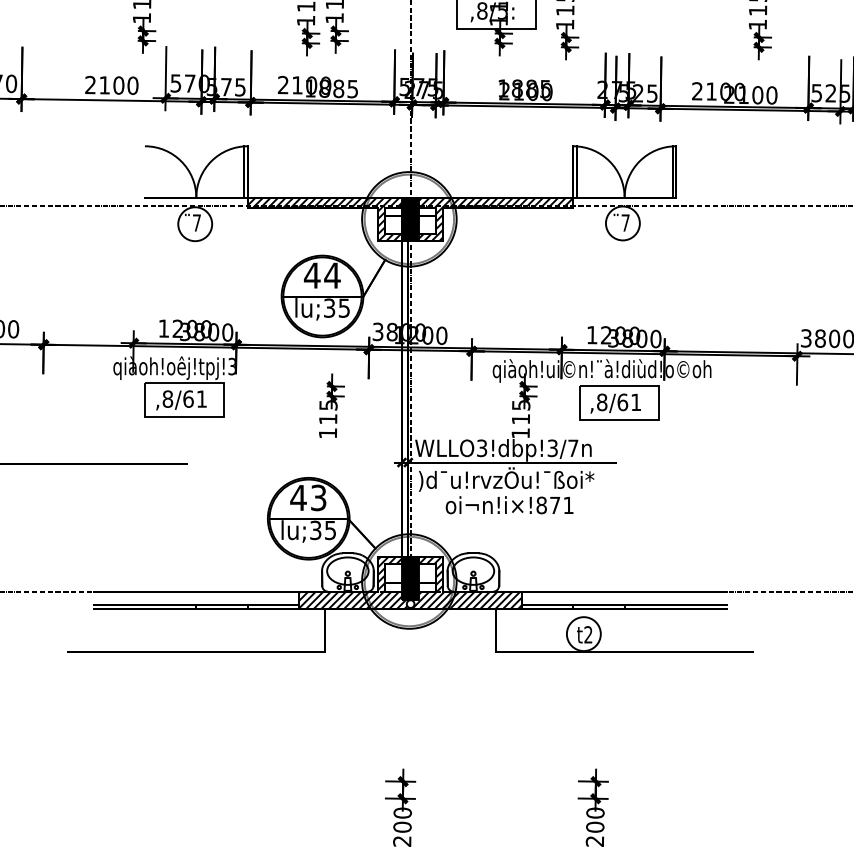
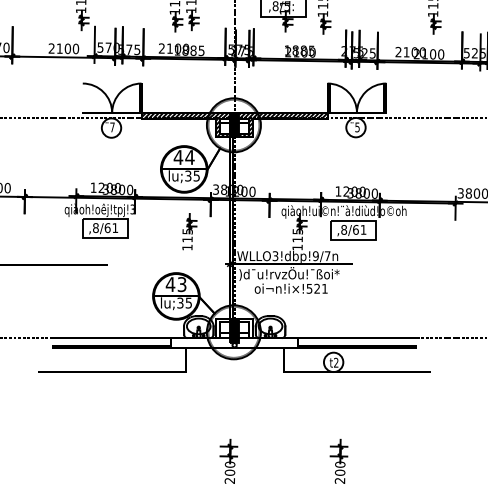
text: (625, 223) -> (357, 127), ¨7 -> ¨5
text: (552, 447) -> (315, 255), WLLO3!dbp!3/7n -> WLLO3!dbp!9/7n
text: (546, 504) -> (312, 288), oi¬n!i×!871 -> oi¬n!i×!521
hatch: (410, 581) -> (234, 332), removed

